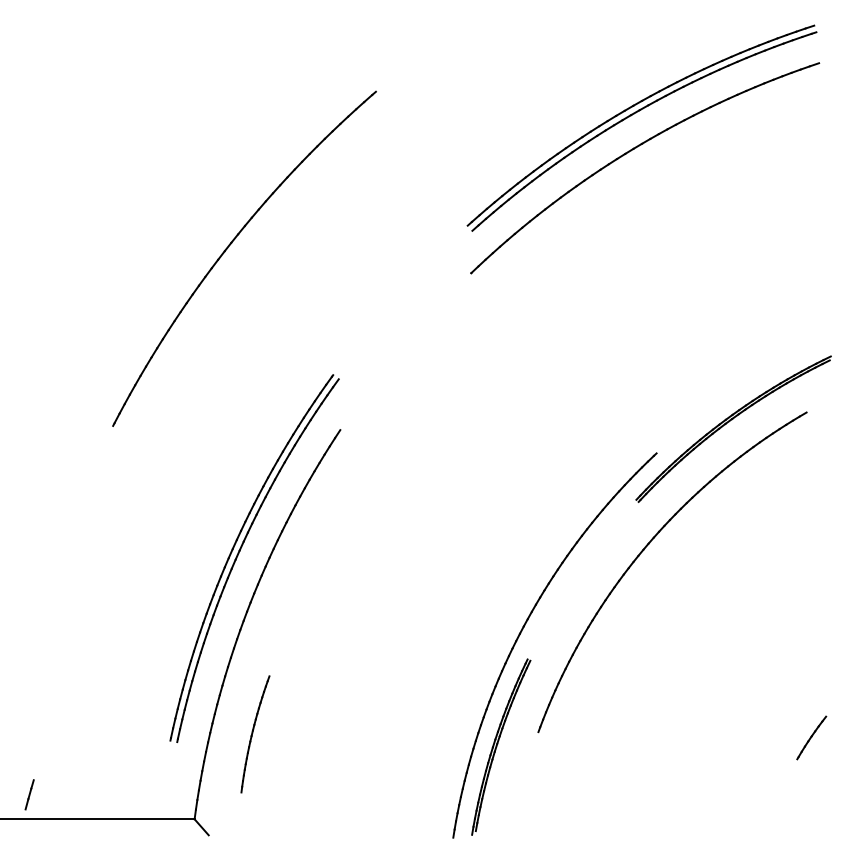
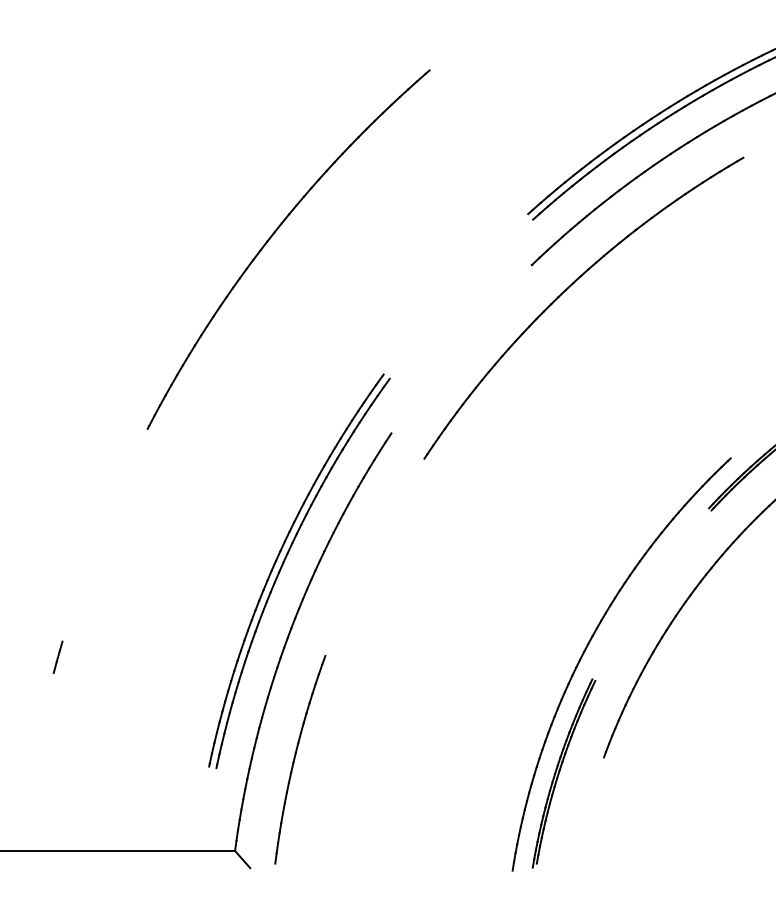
part: (503, 297) -> (566, 291), added
part: (255, 734) -> (300, 759), size x1.67
line: (29, 794) -> (57, 656), moved

